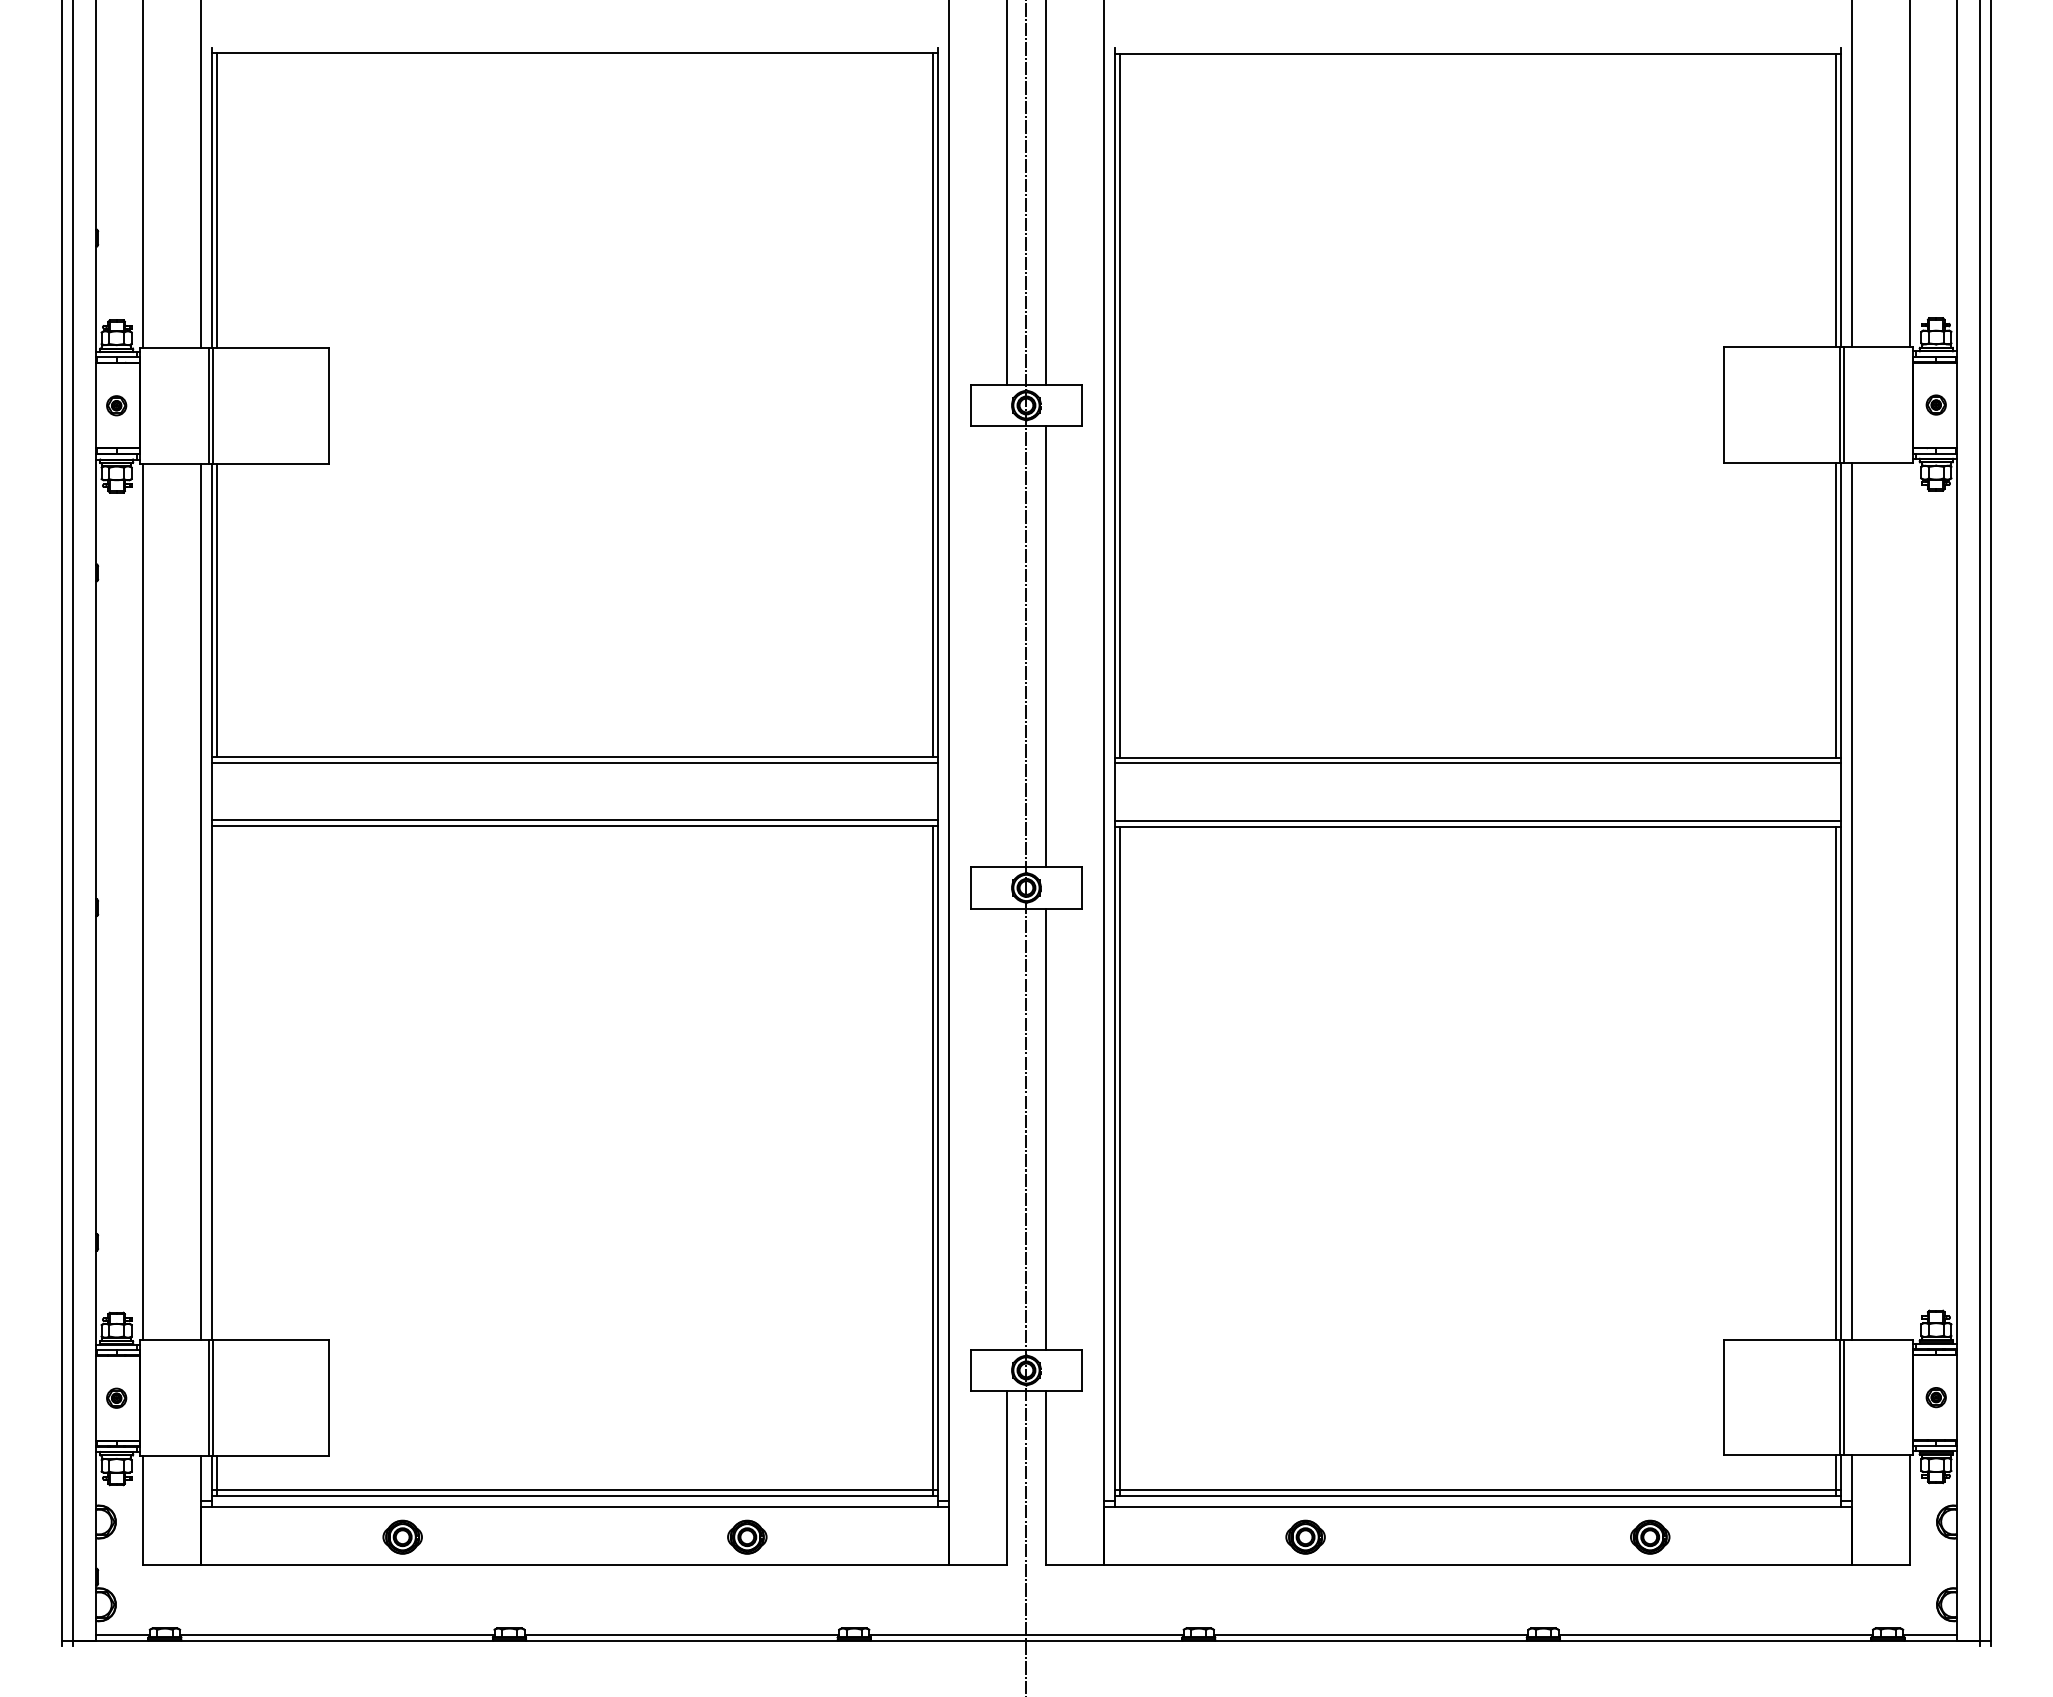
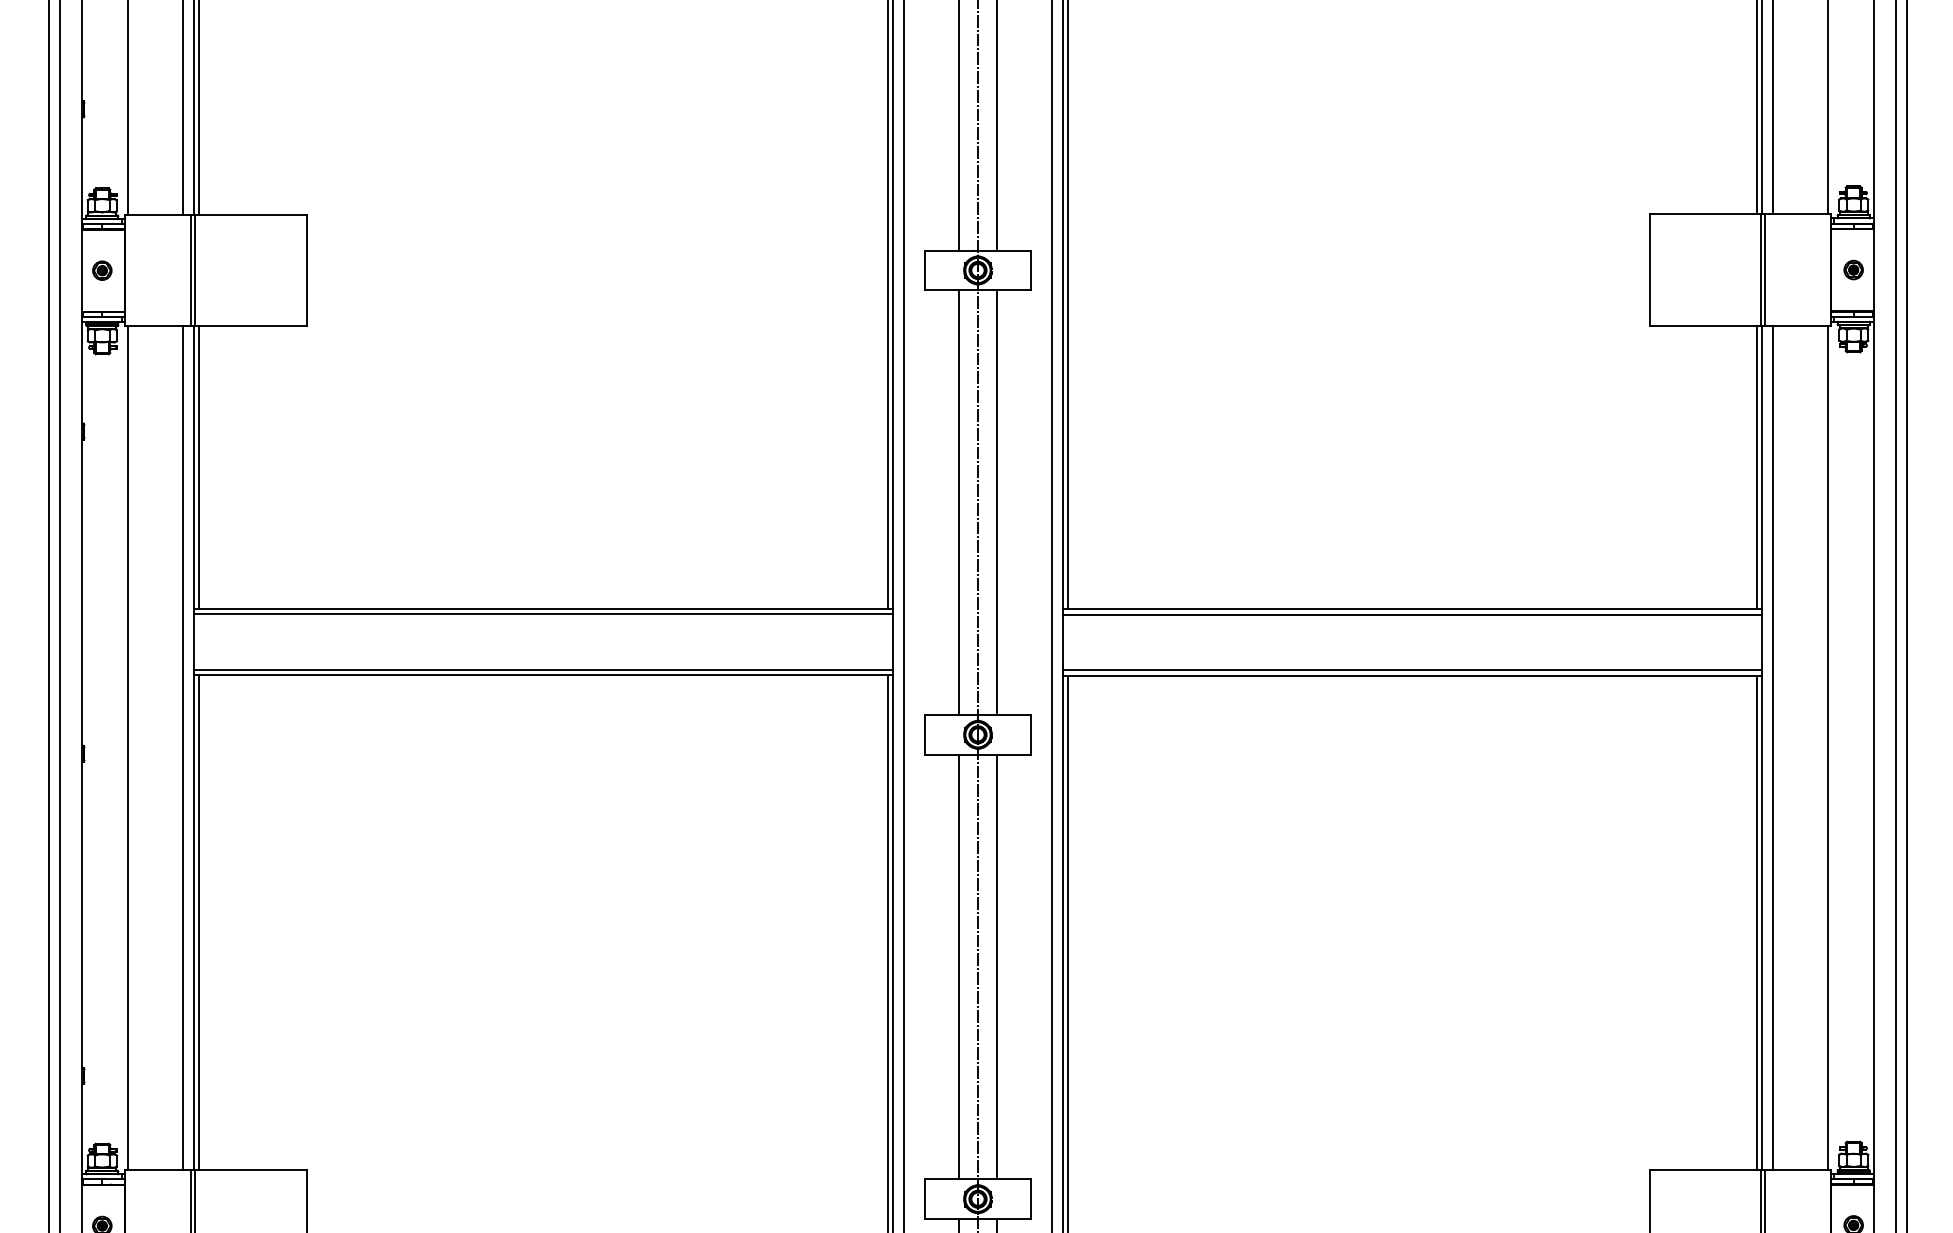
line: (1007, 646) -> (959, 502), added
line: (1910, 900) -> (1828, 746), added
line: (217, 1082) -> (199, 922), added
line: (1007, 1128) -> (959, 966), added

